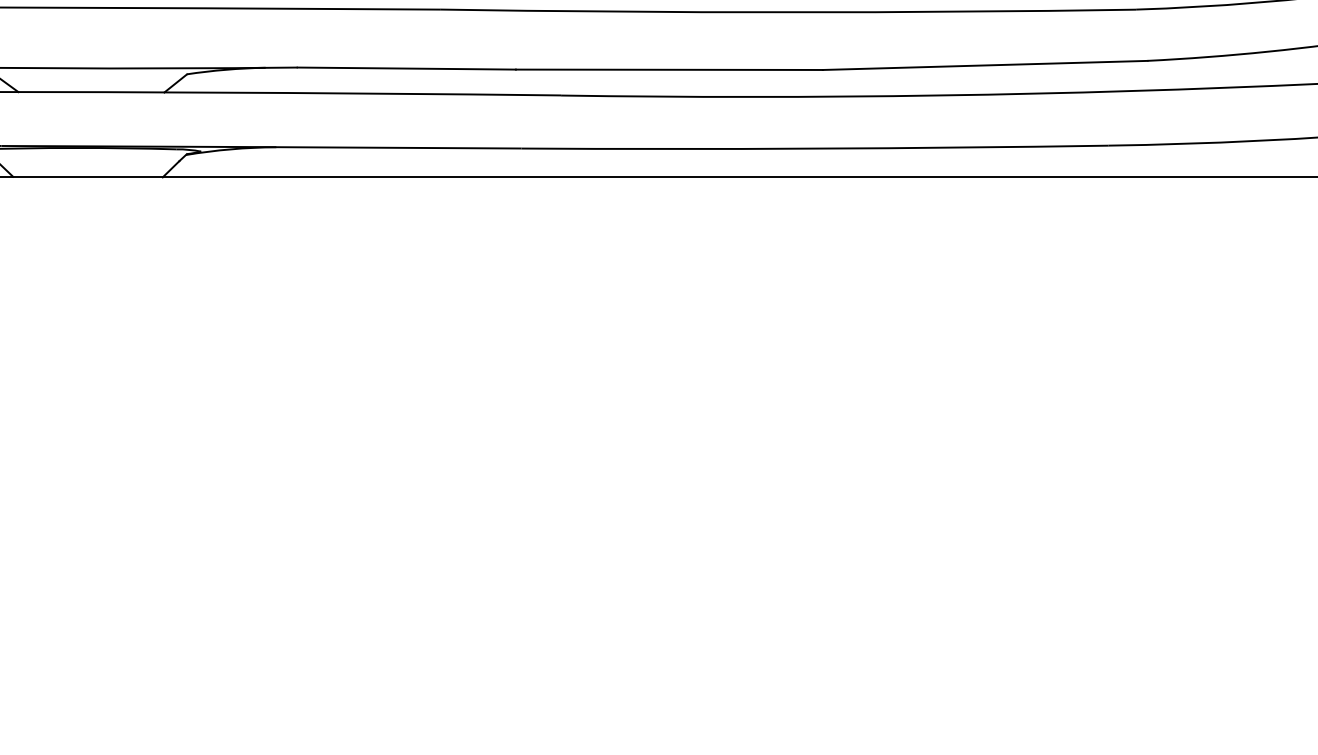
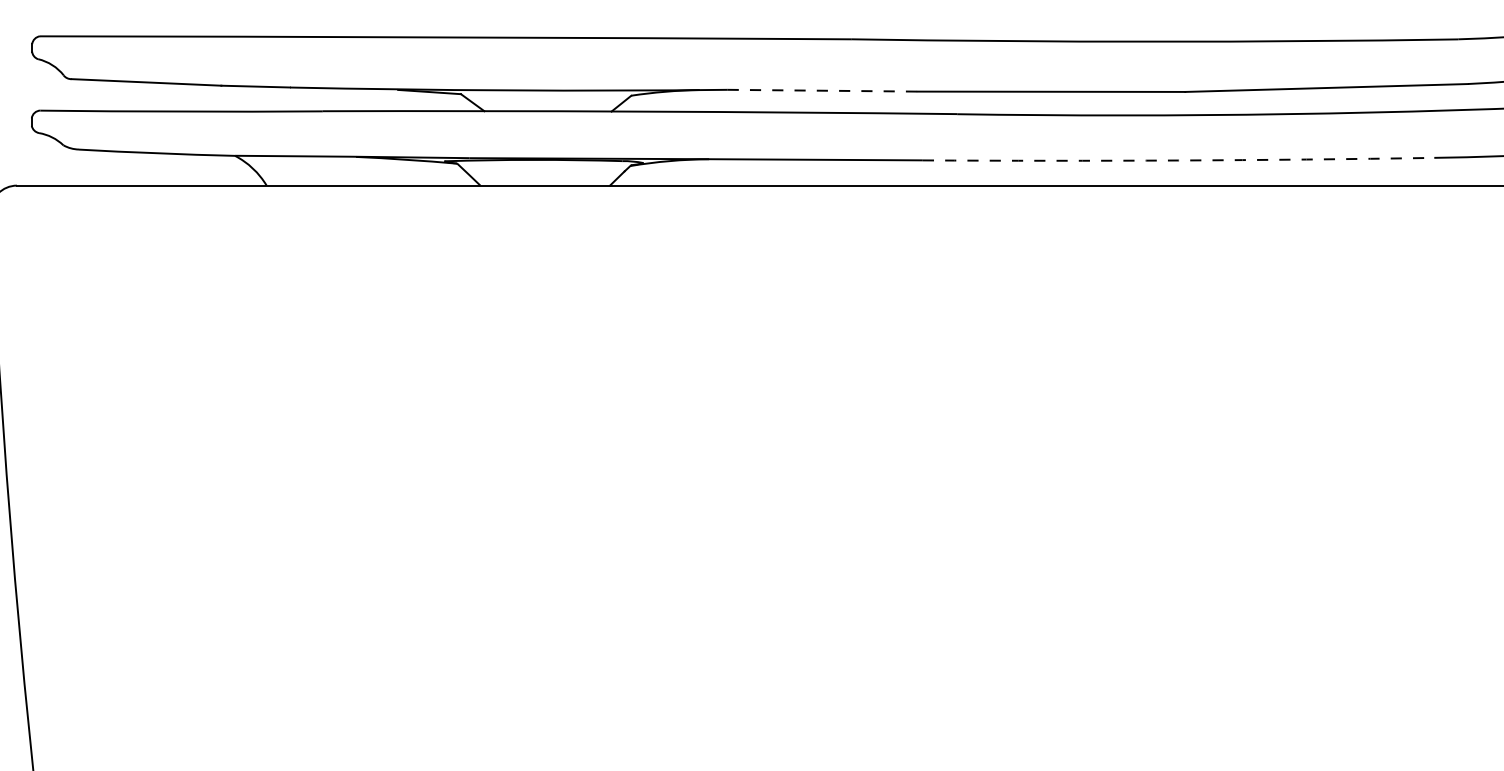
line: (407, 68) -> (823, 90), solid -> dashed
arc: (815, 148) -> (1178, 160), solid -> dashed

